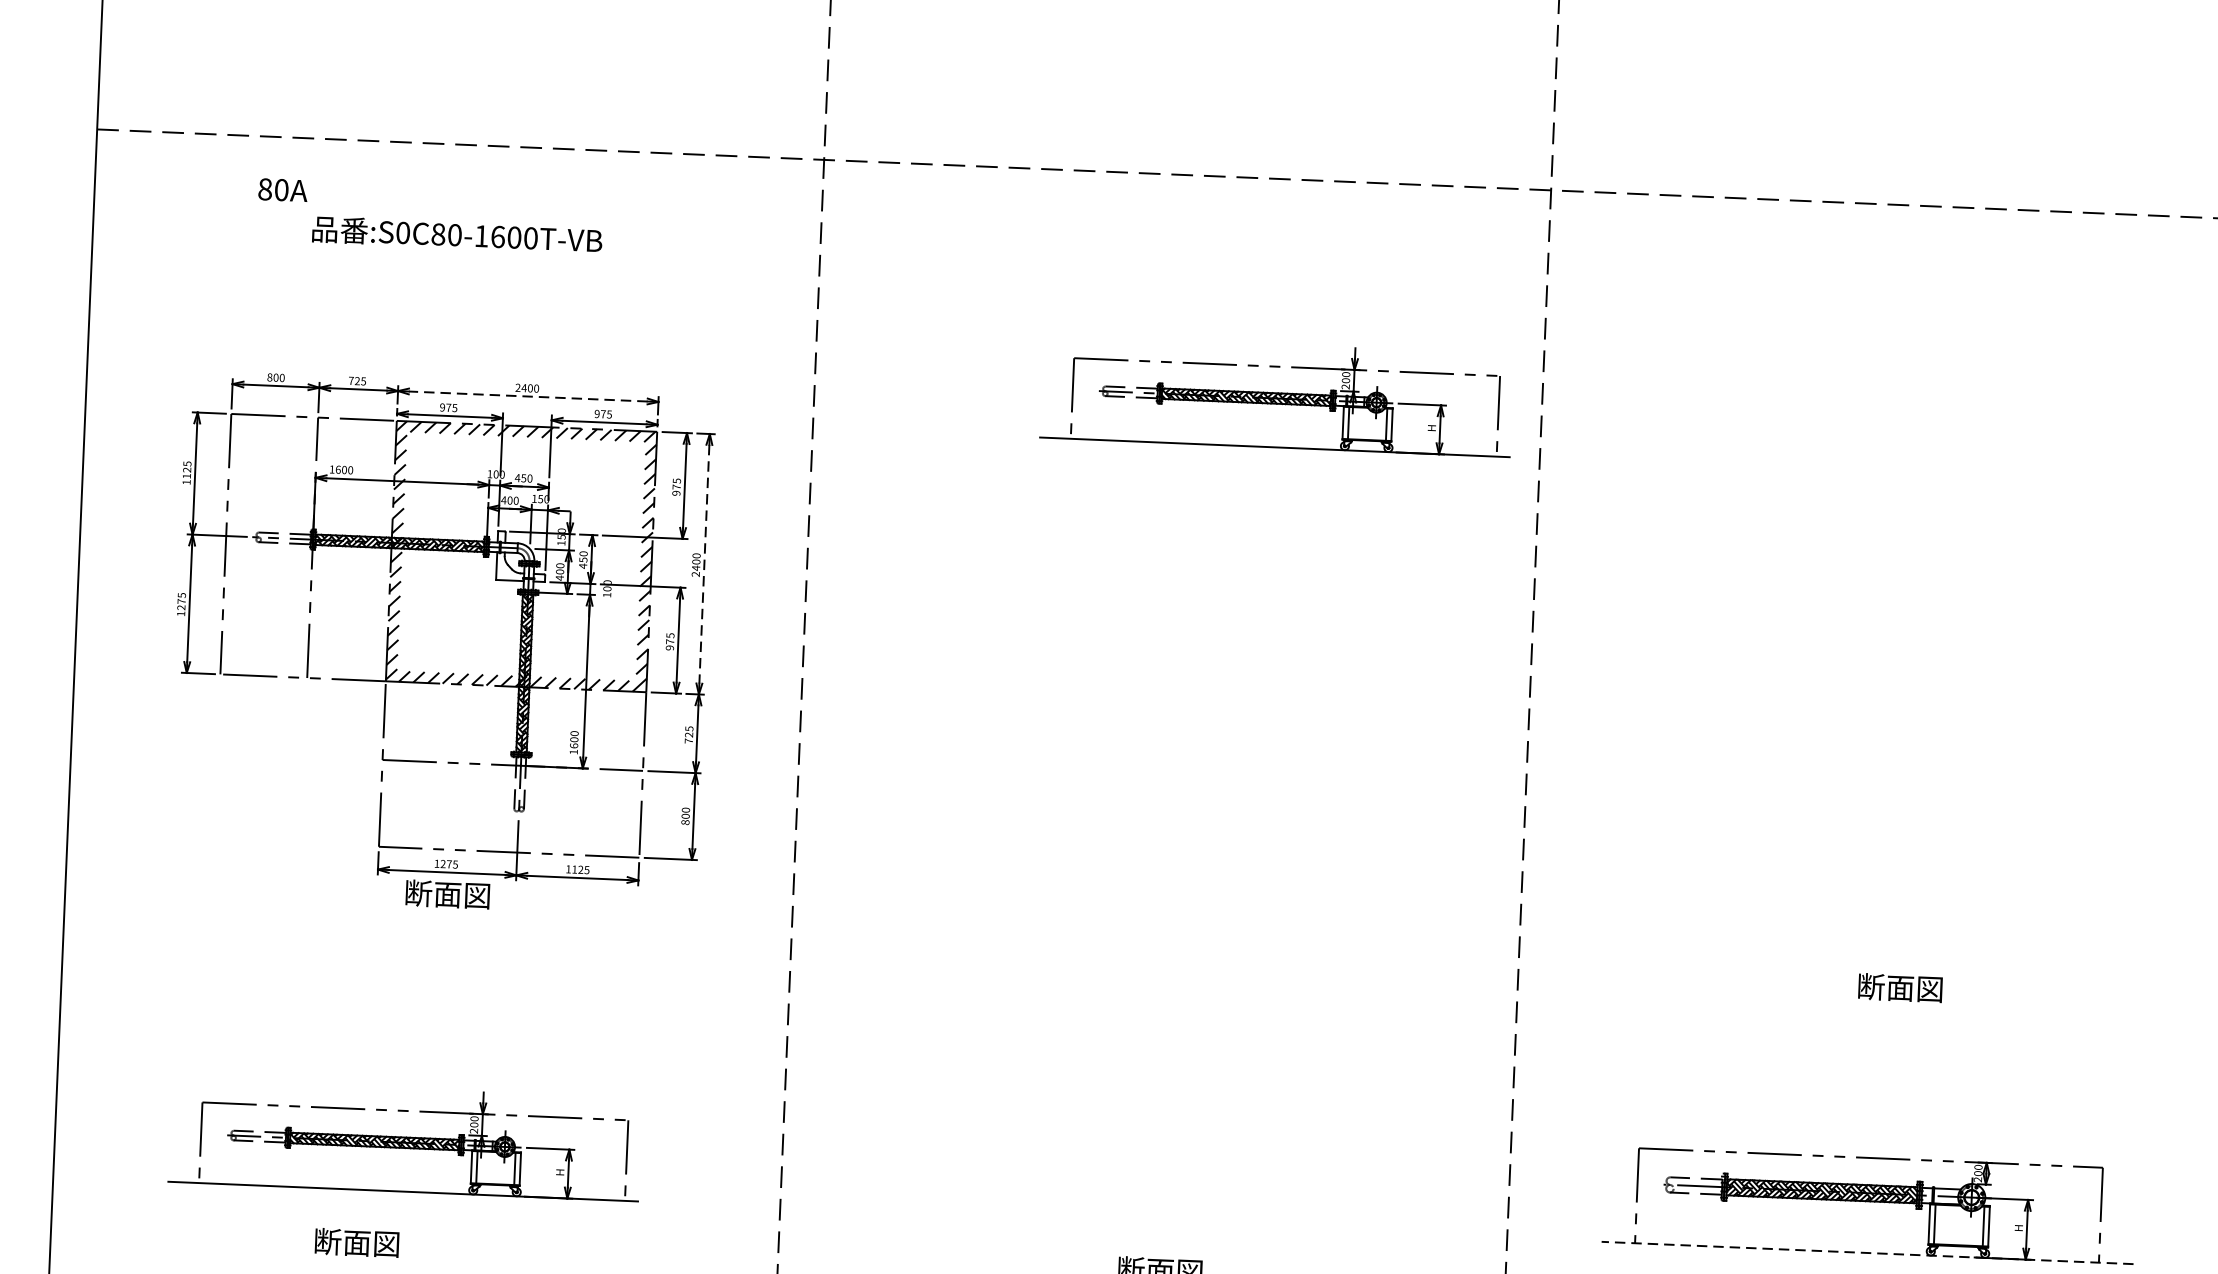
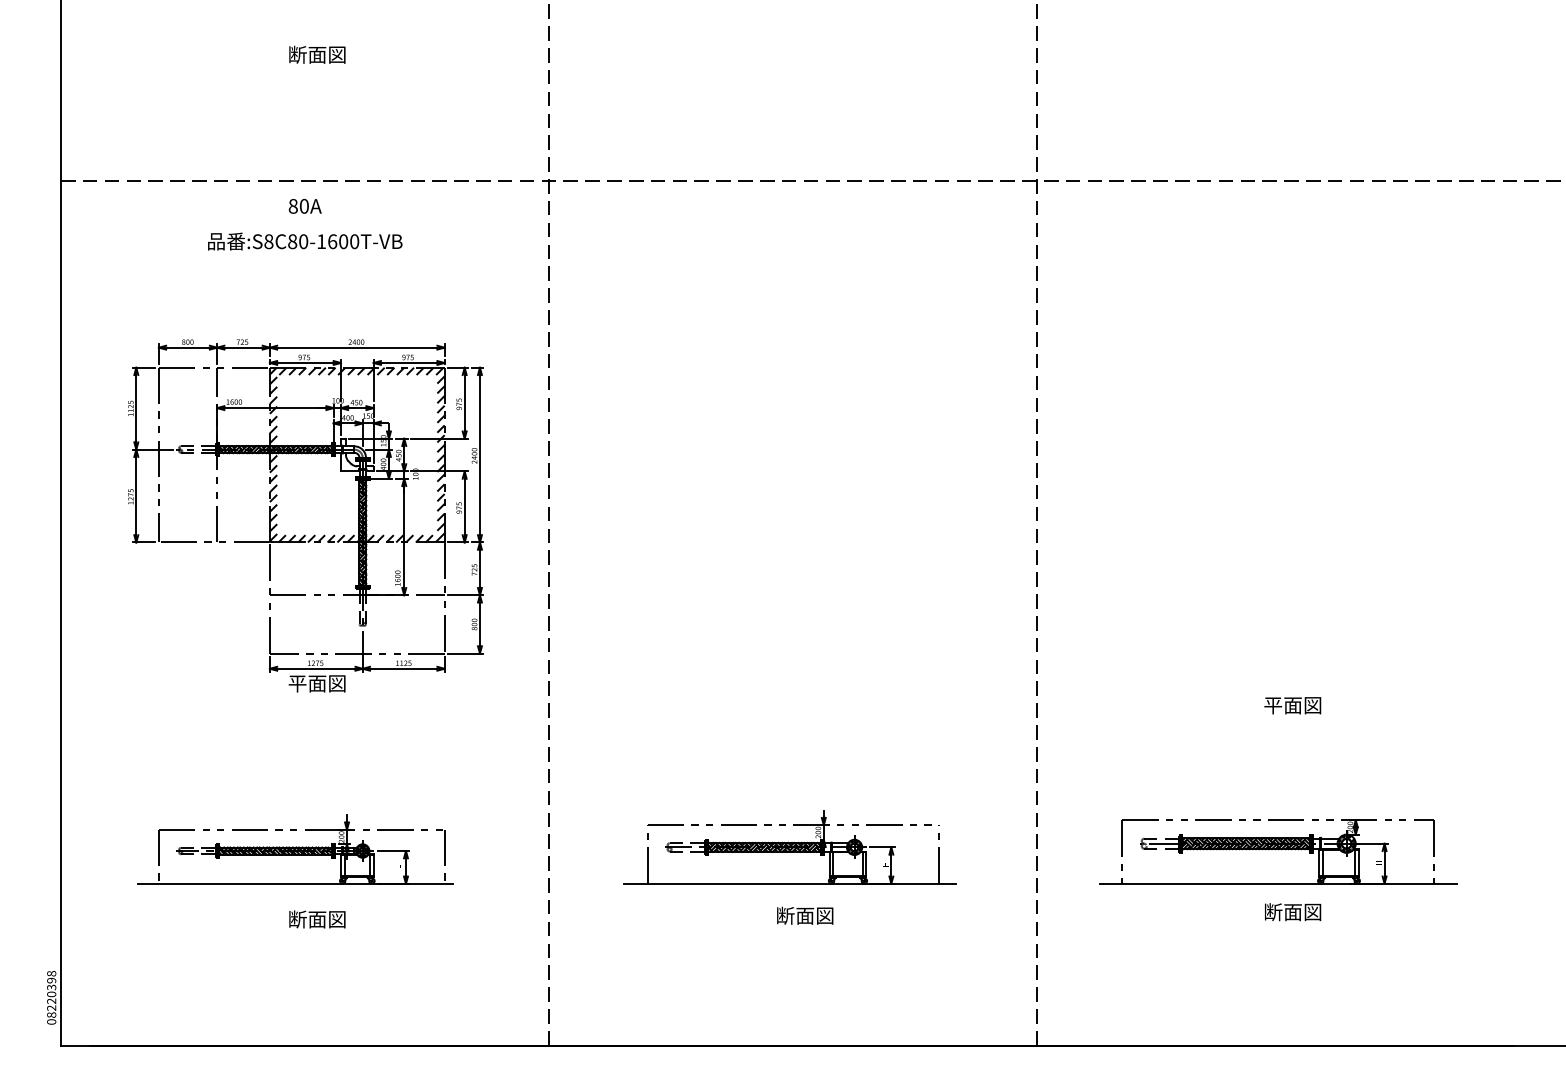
text: (281, 188) -> (304, 205), moved
text: (402, 232) -> (268, 241), :S0C80-1600T-VB -> :S8C80-1600T-VB
line: (527, 396) -> (356, 347), dashed -> solid
part: (1276, 396) -> (858, 326), removed
line: (703, 564) -> (479, 455), dashed -> solid
text: (418, 893) -> (297, 683), 断面図 -> 平面図
text: (1871, 986) -> (1273, 705), 断面図 -> 平面図
part: (1141, 1168) -> (789, 847), added
text: (357, 1242) -> (317, 919), moved
line: (1866, 1252) -> (1277, 883), dashed -> solid

